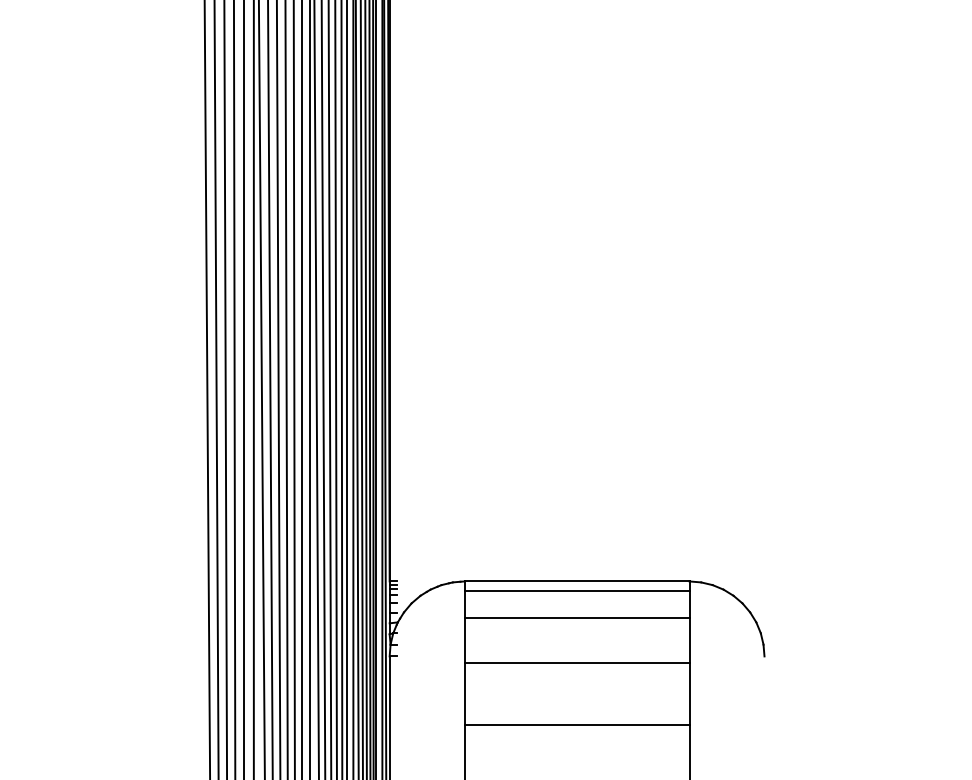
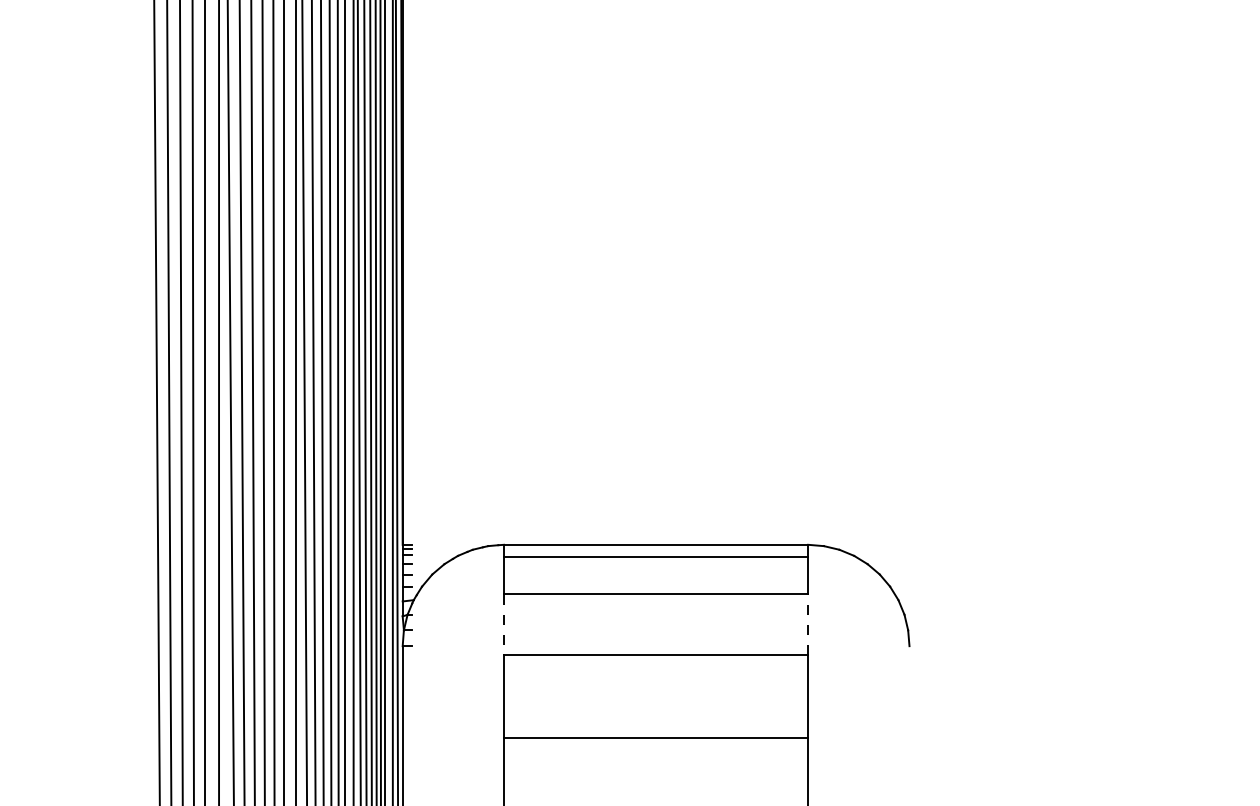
line: (689, 640) -> (808, 624), solid -> dashed
line: (464, 641) -> (503, 626), solid -> dashed

